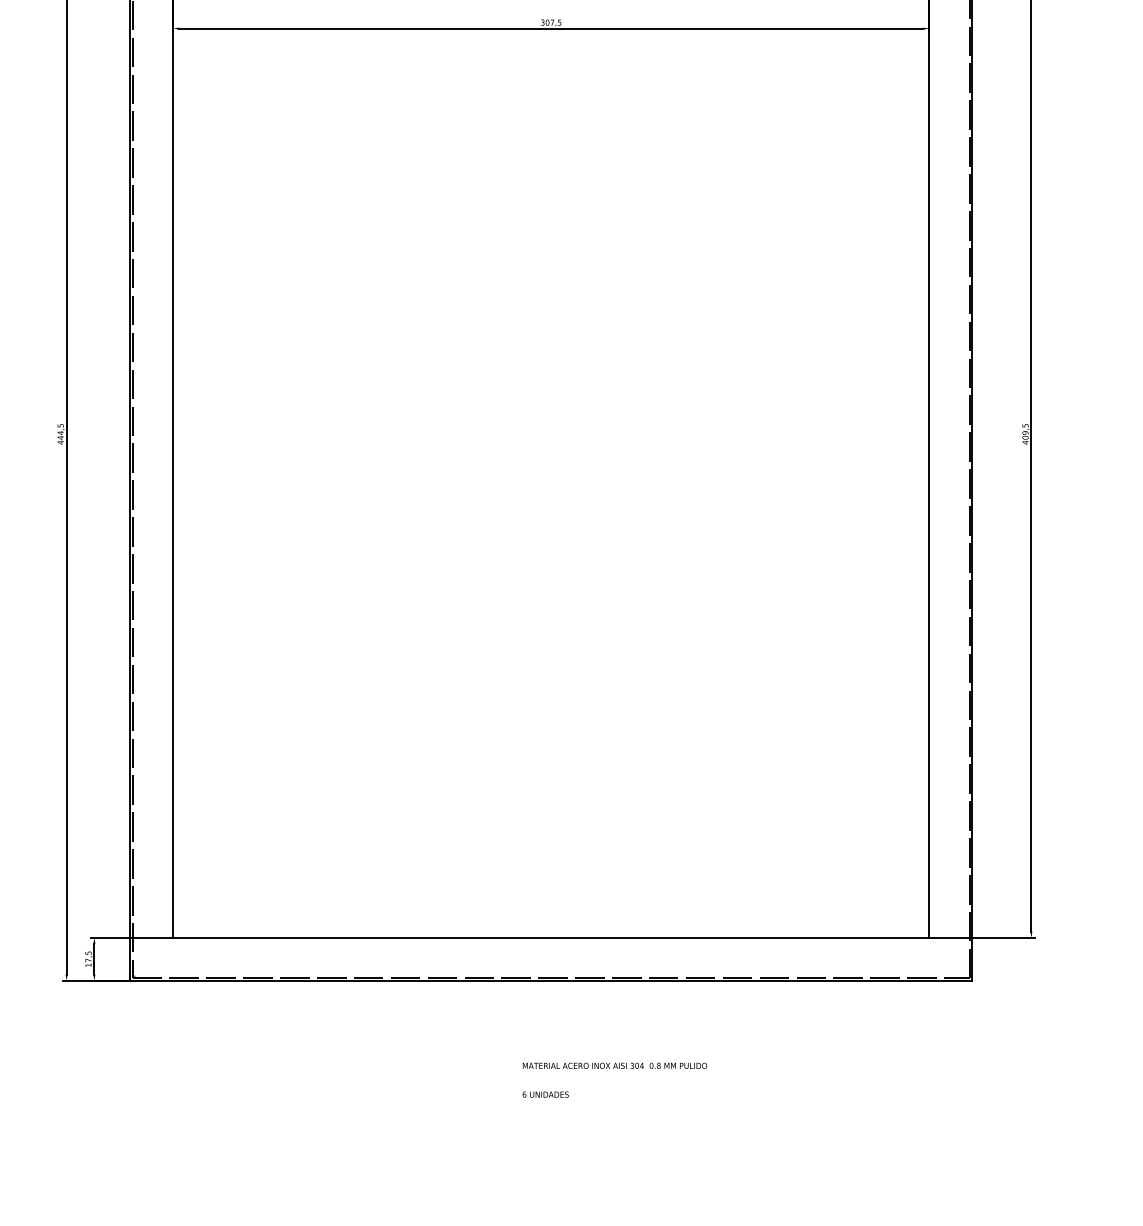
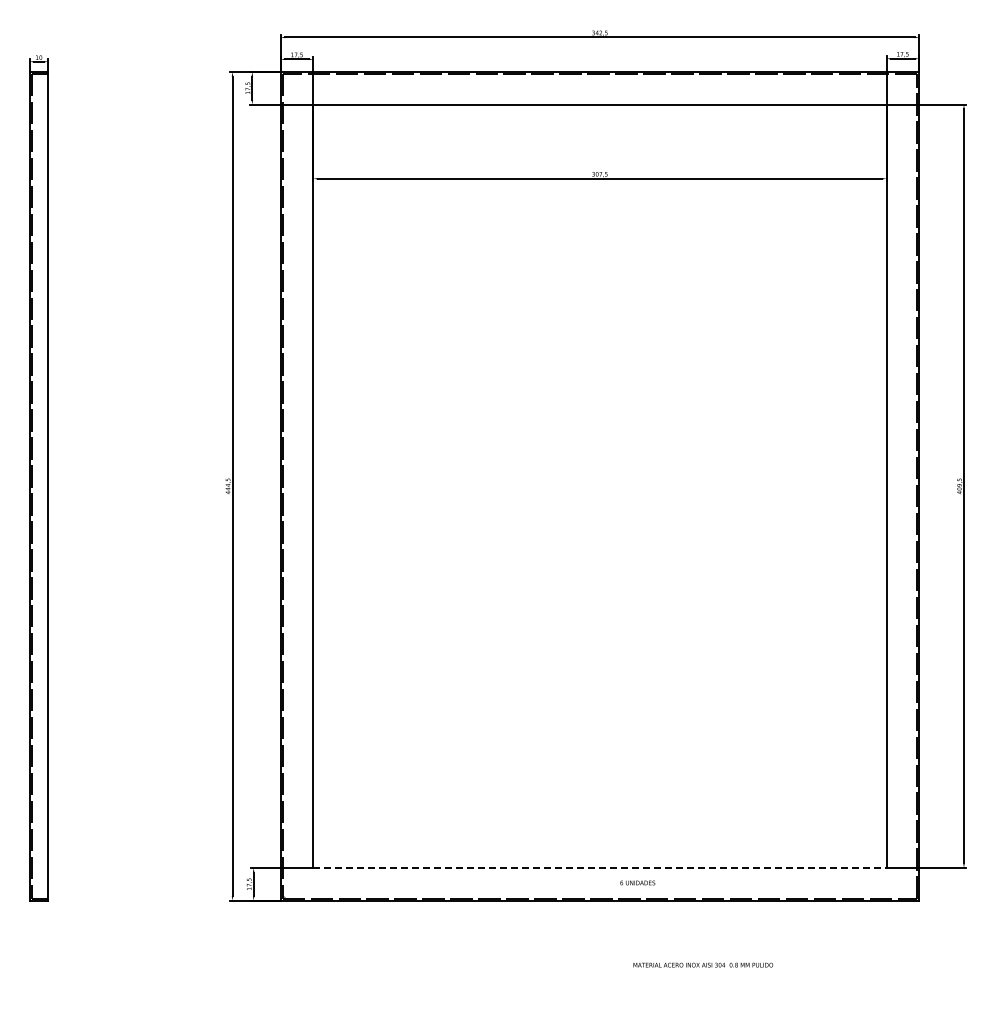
line: (550, 937) -> (599, 867), solid -> dashed
text: (615, 1065) -> (703, 964), moved
text: (545, 1094) -> (637, 882), moved

